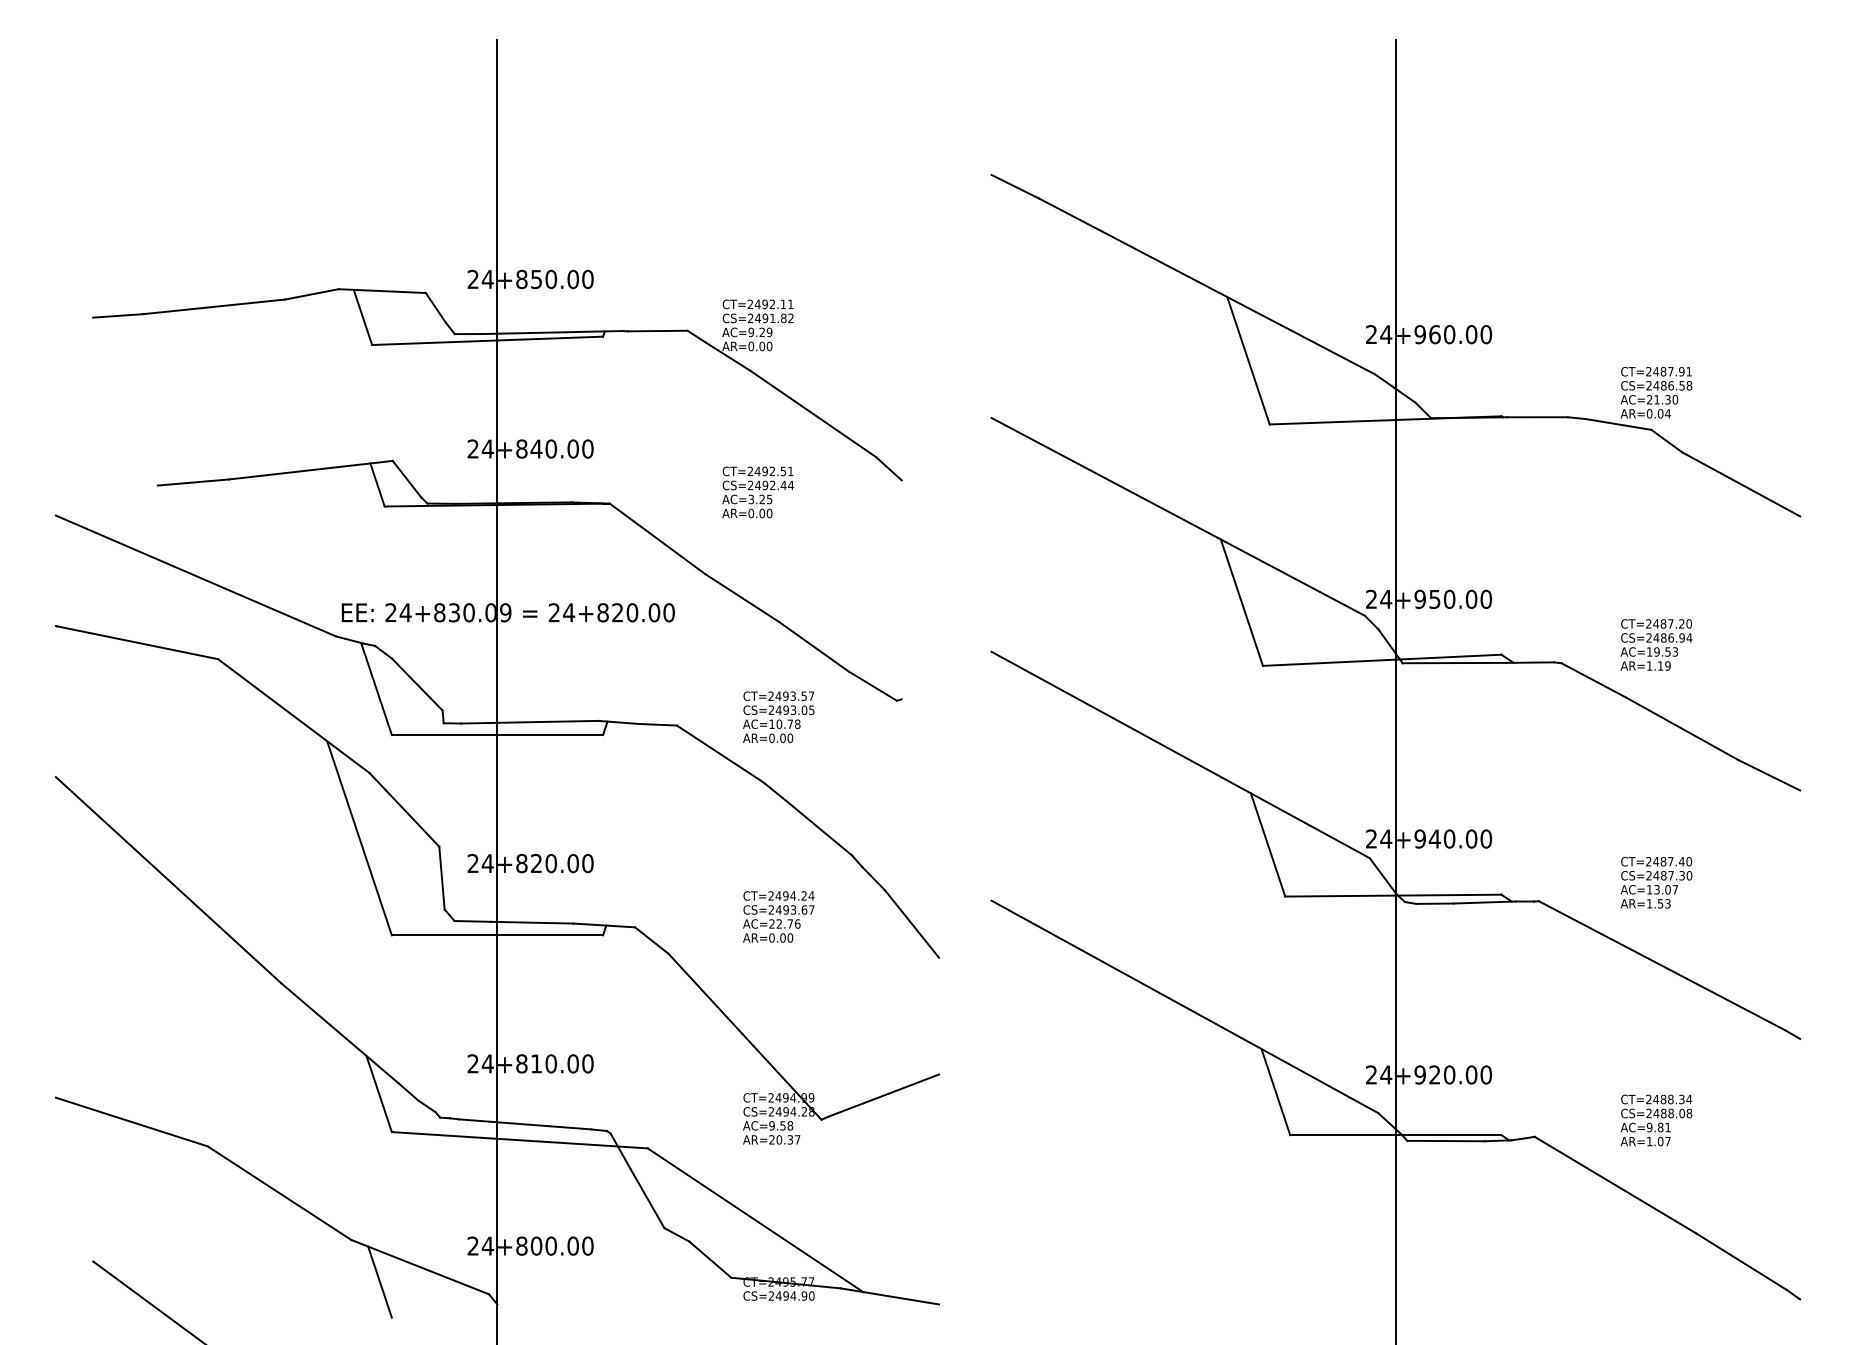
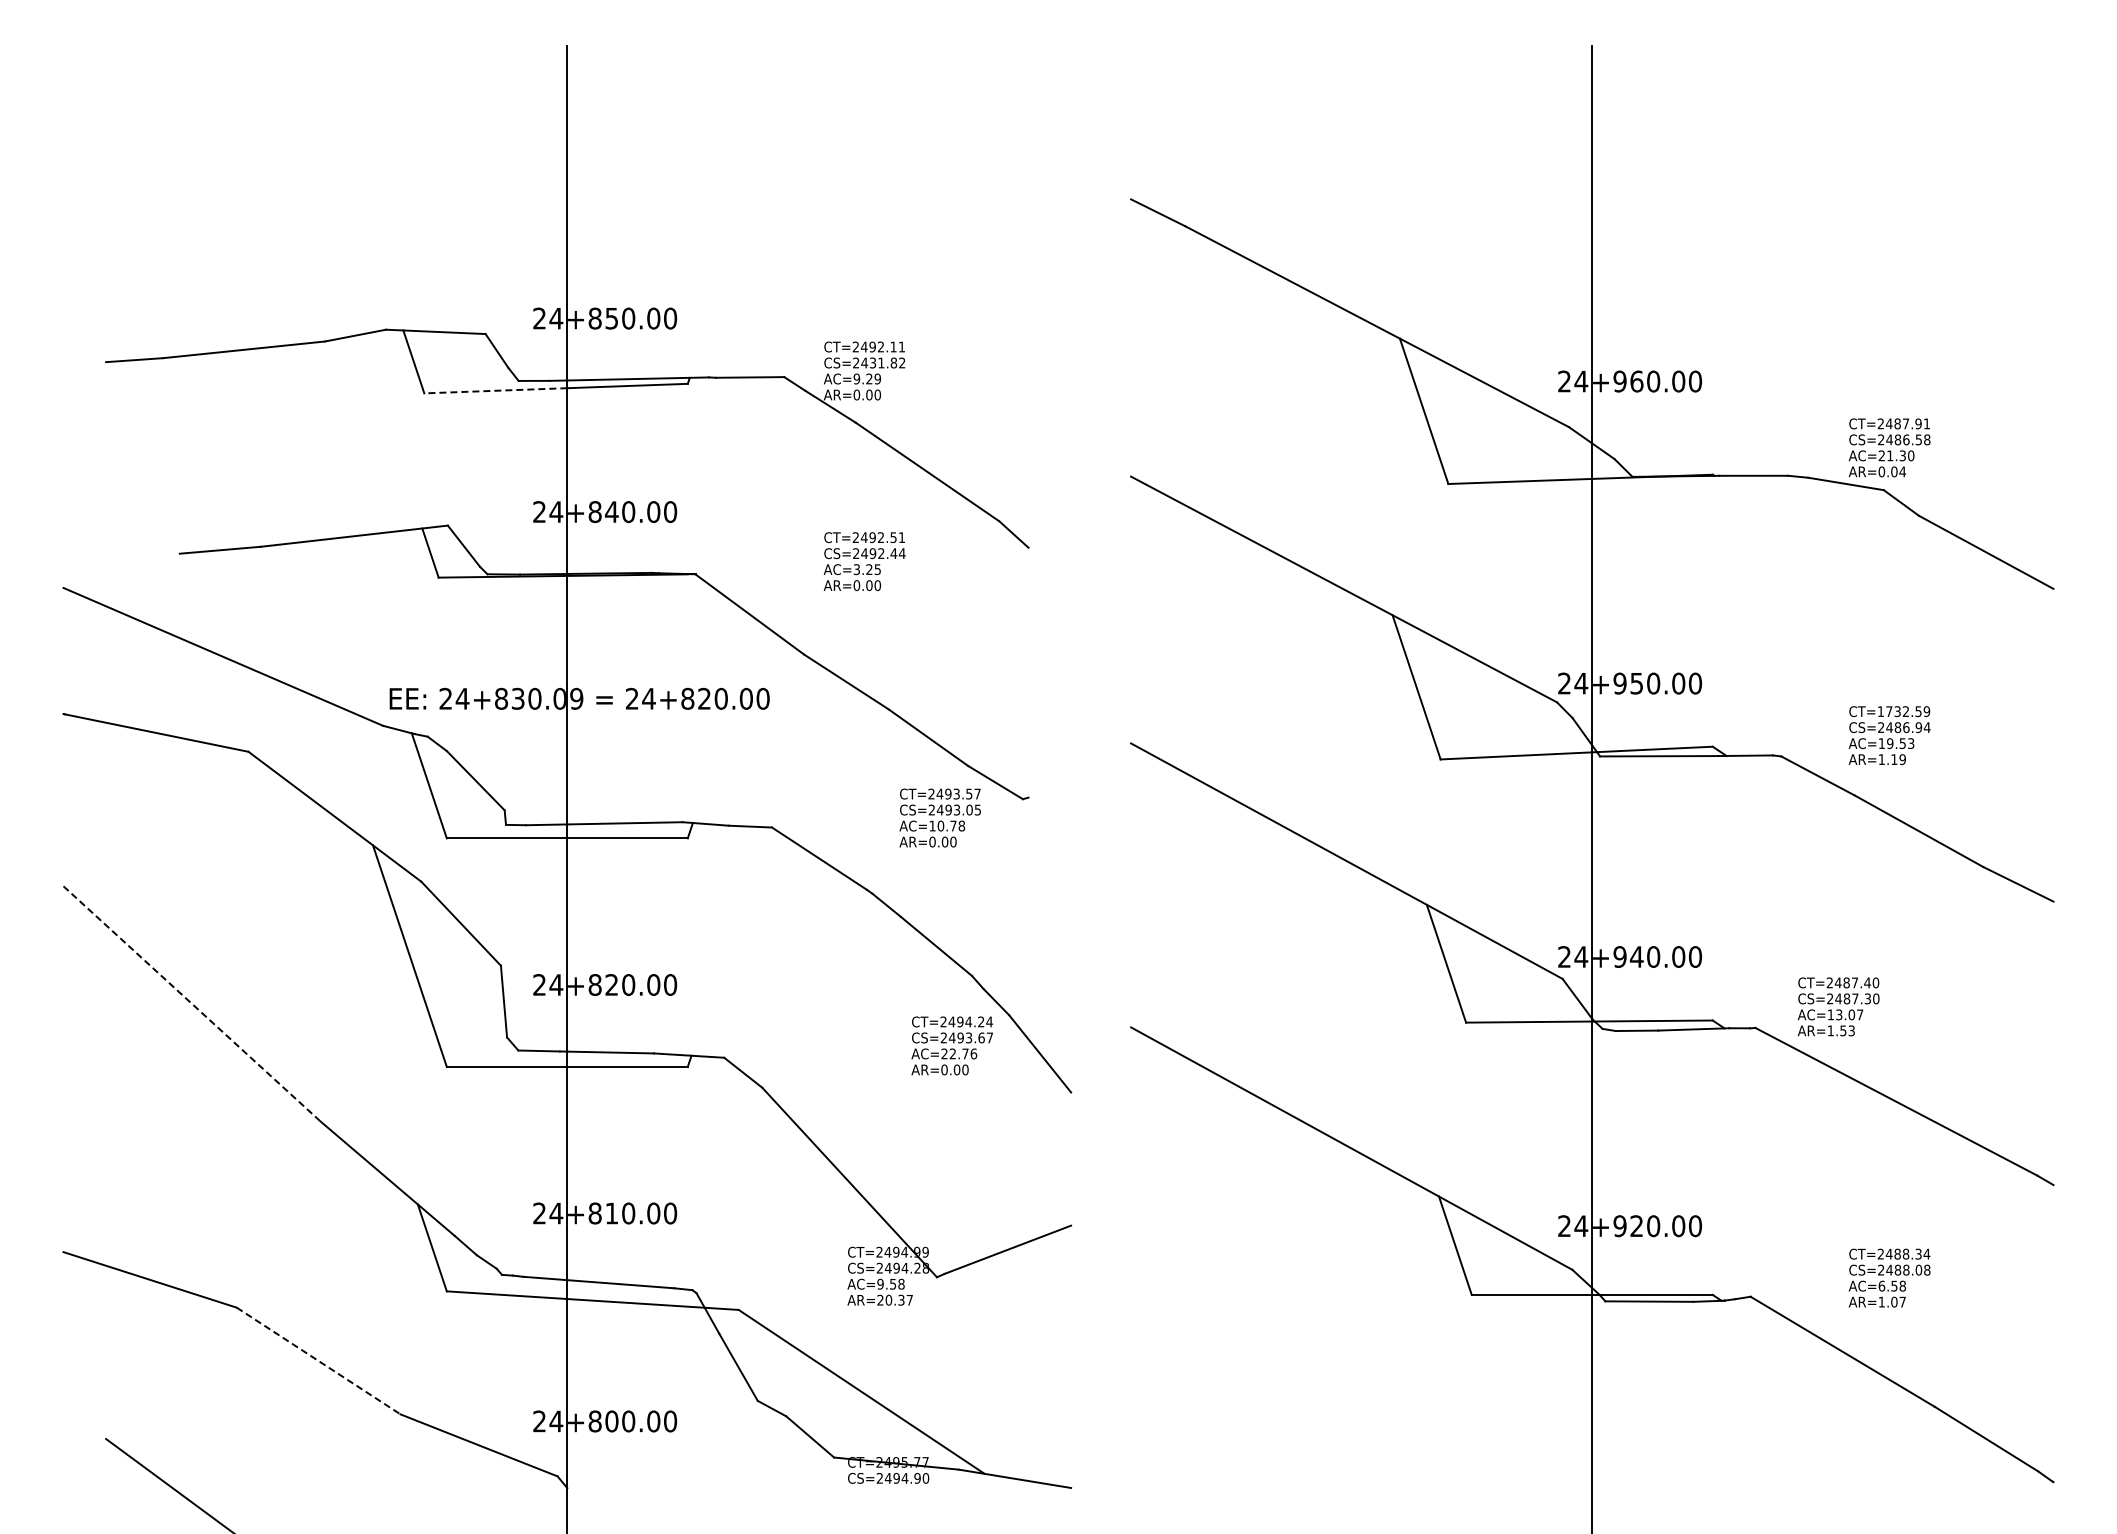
text: (764, 317) -> (872, 362), CS=2491.82 -> CS=2431.82
line: (434, 342) -> (495, 390), solid -> dashed
text: (1668, 623) -> (1903, 711), CT=2487.20 -> CT=1732.59
text: (778, 716) -> (939, 817), moved
line: (168, 880) -> (192, 1004), solid -> dashed
text: (1656, 882) -> (1838, 1006), moved
text: (778, 916) -> (951, 1045), moved
text: (1659, 1126) -> (1892, 1285), AC=9.81 -> AC=6.58
line: (279, 1193) -> (318, 1361), solid -> dashed
line: (379, 1282) -> (432, 1462), removed

